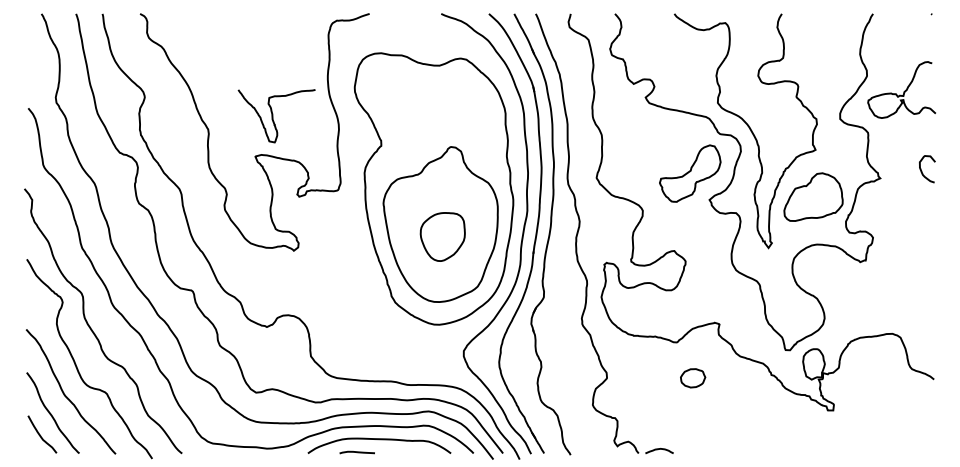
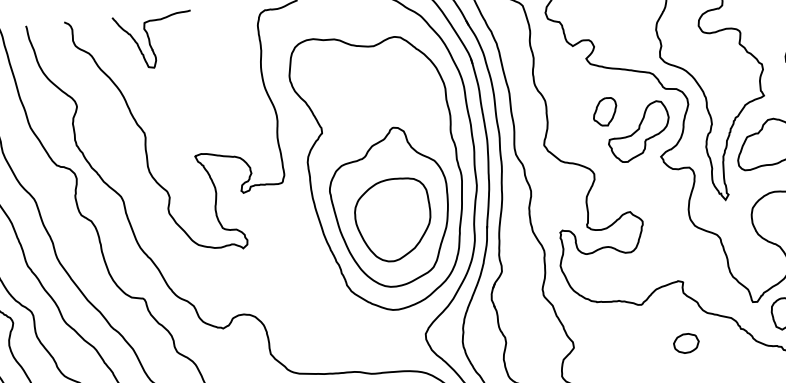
curve: (273, 116) -> (150, 41), moved
part: (658, 150) -> (604, 111), added
part: (442, 236) -> (393, 219), size x1.67
part: (693, 378) -> (686, 343), moved

